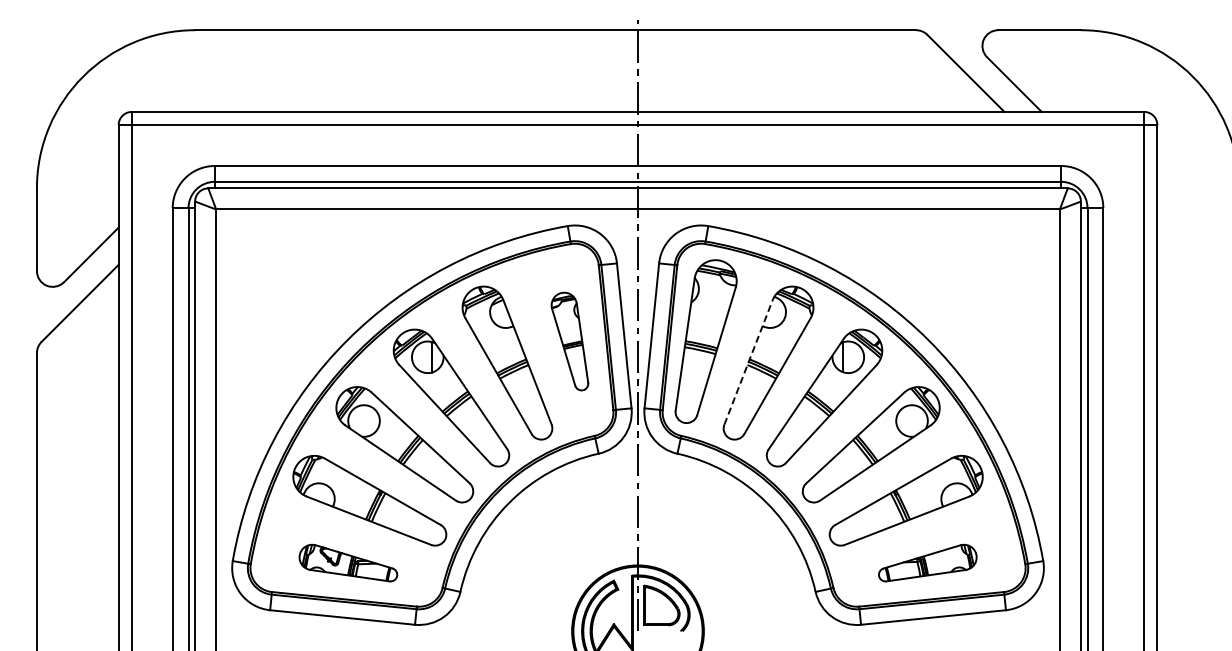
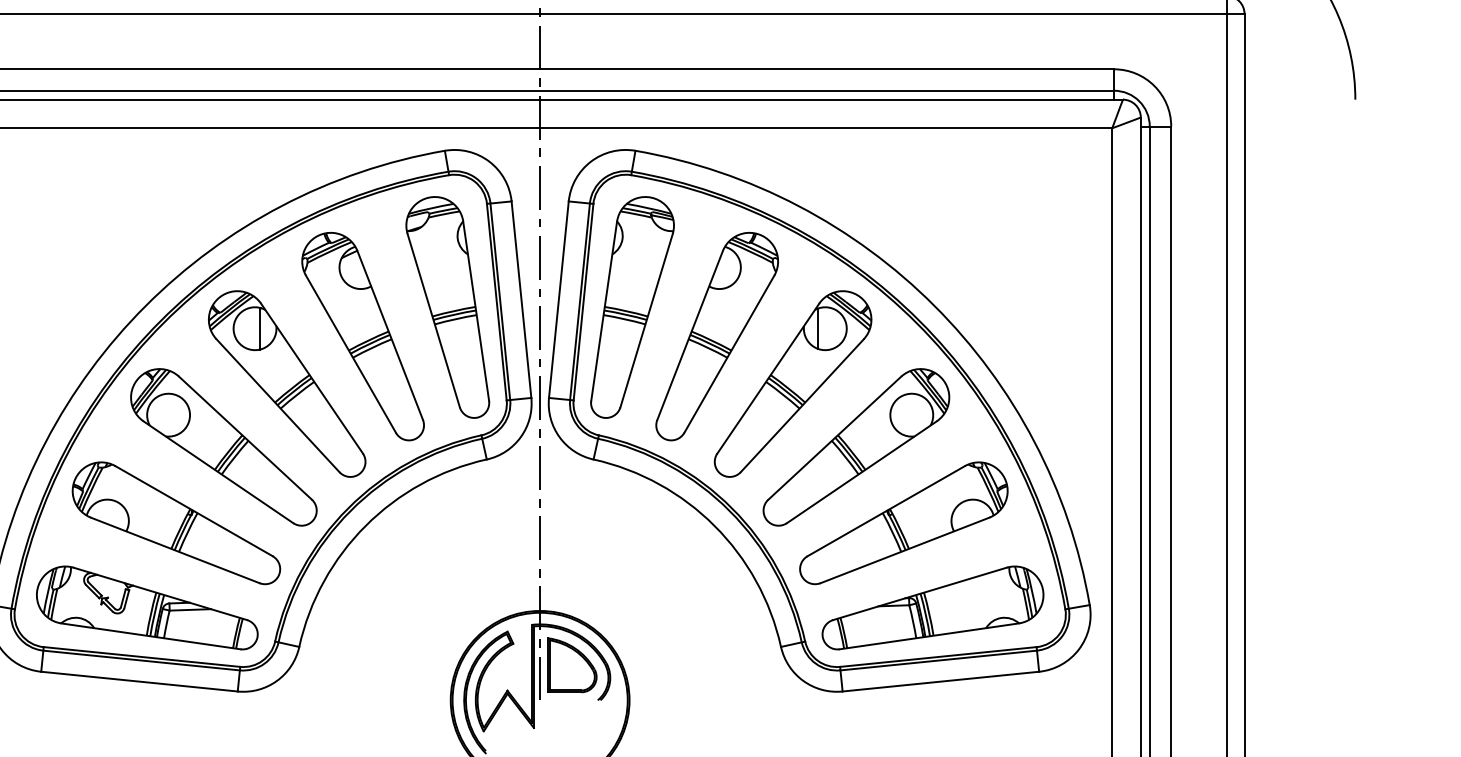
part: (569, 341) -> (447, 307), size x1.67
line: (748, 362) -> (689, 335), dashed -> solid
part: (348, 562) -> (147, 607), size x1.67
part: (927, 562) -> (932, 607), size x1.67

